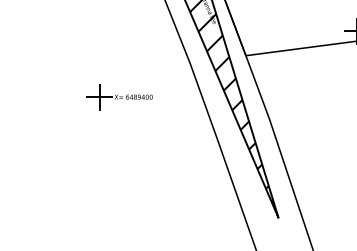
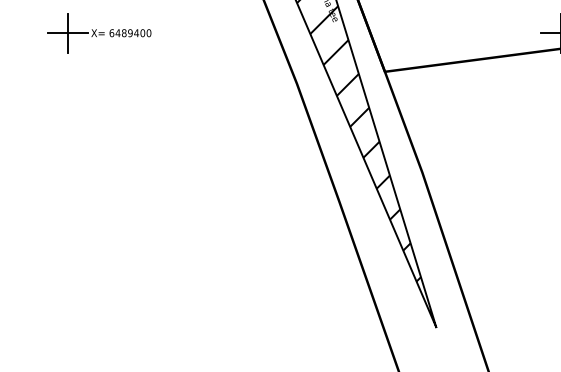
part: (119, 97) -> (99, 33), moved

